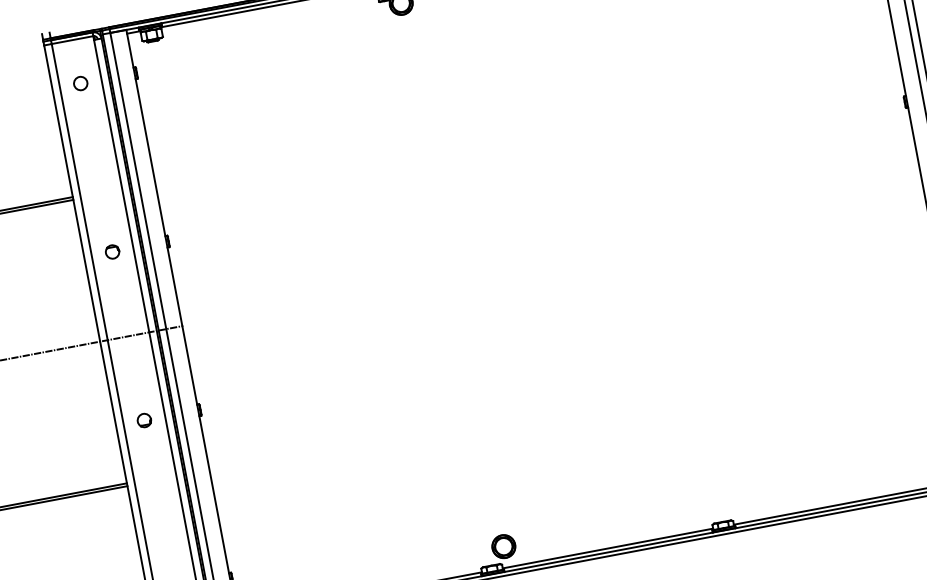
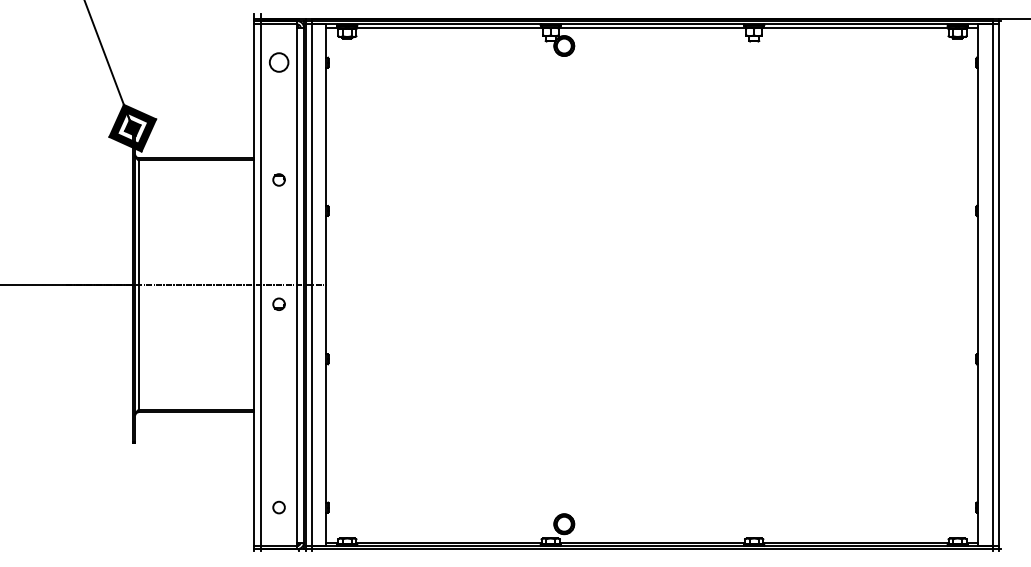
circle: (80, 83) -> (278, 62), size x1.6
circle: (111, 251) -> (278, 179), moved
circle: (143, 419) -> (278, 303), moved

